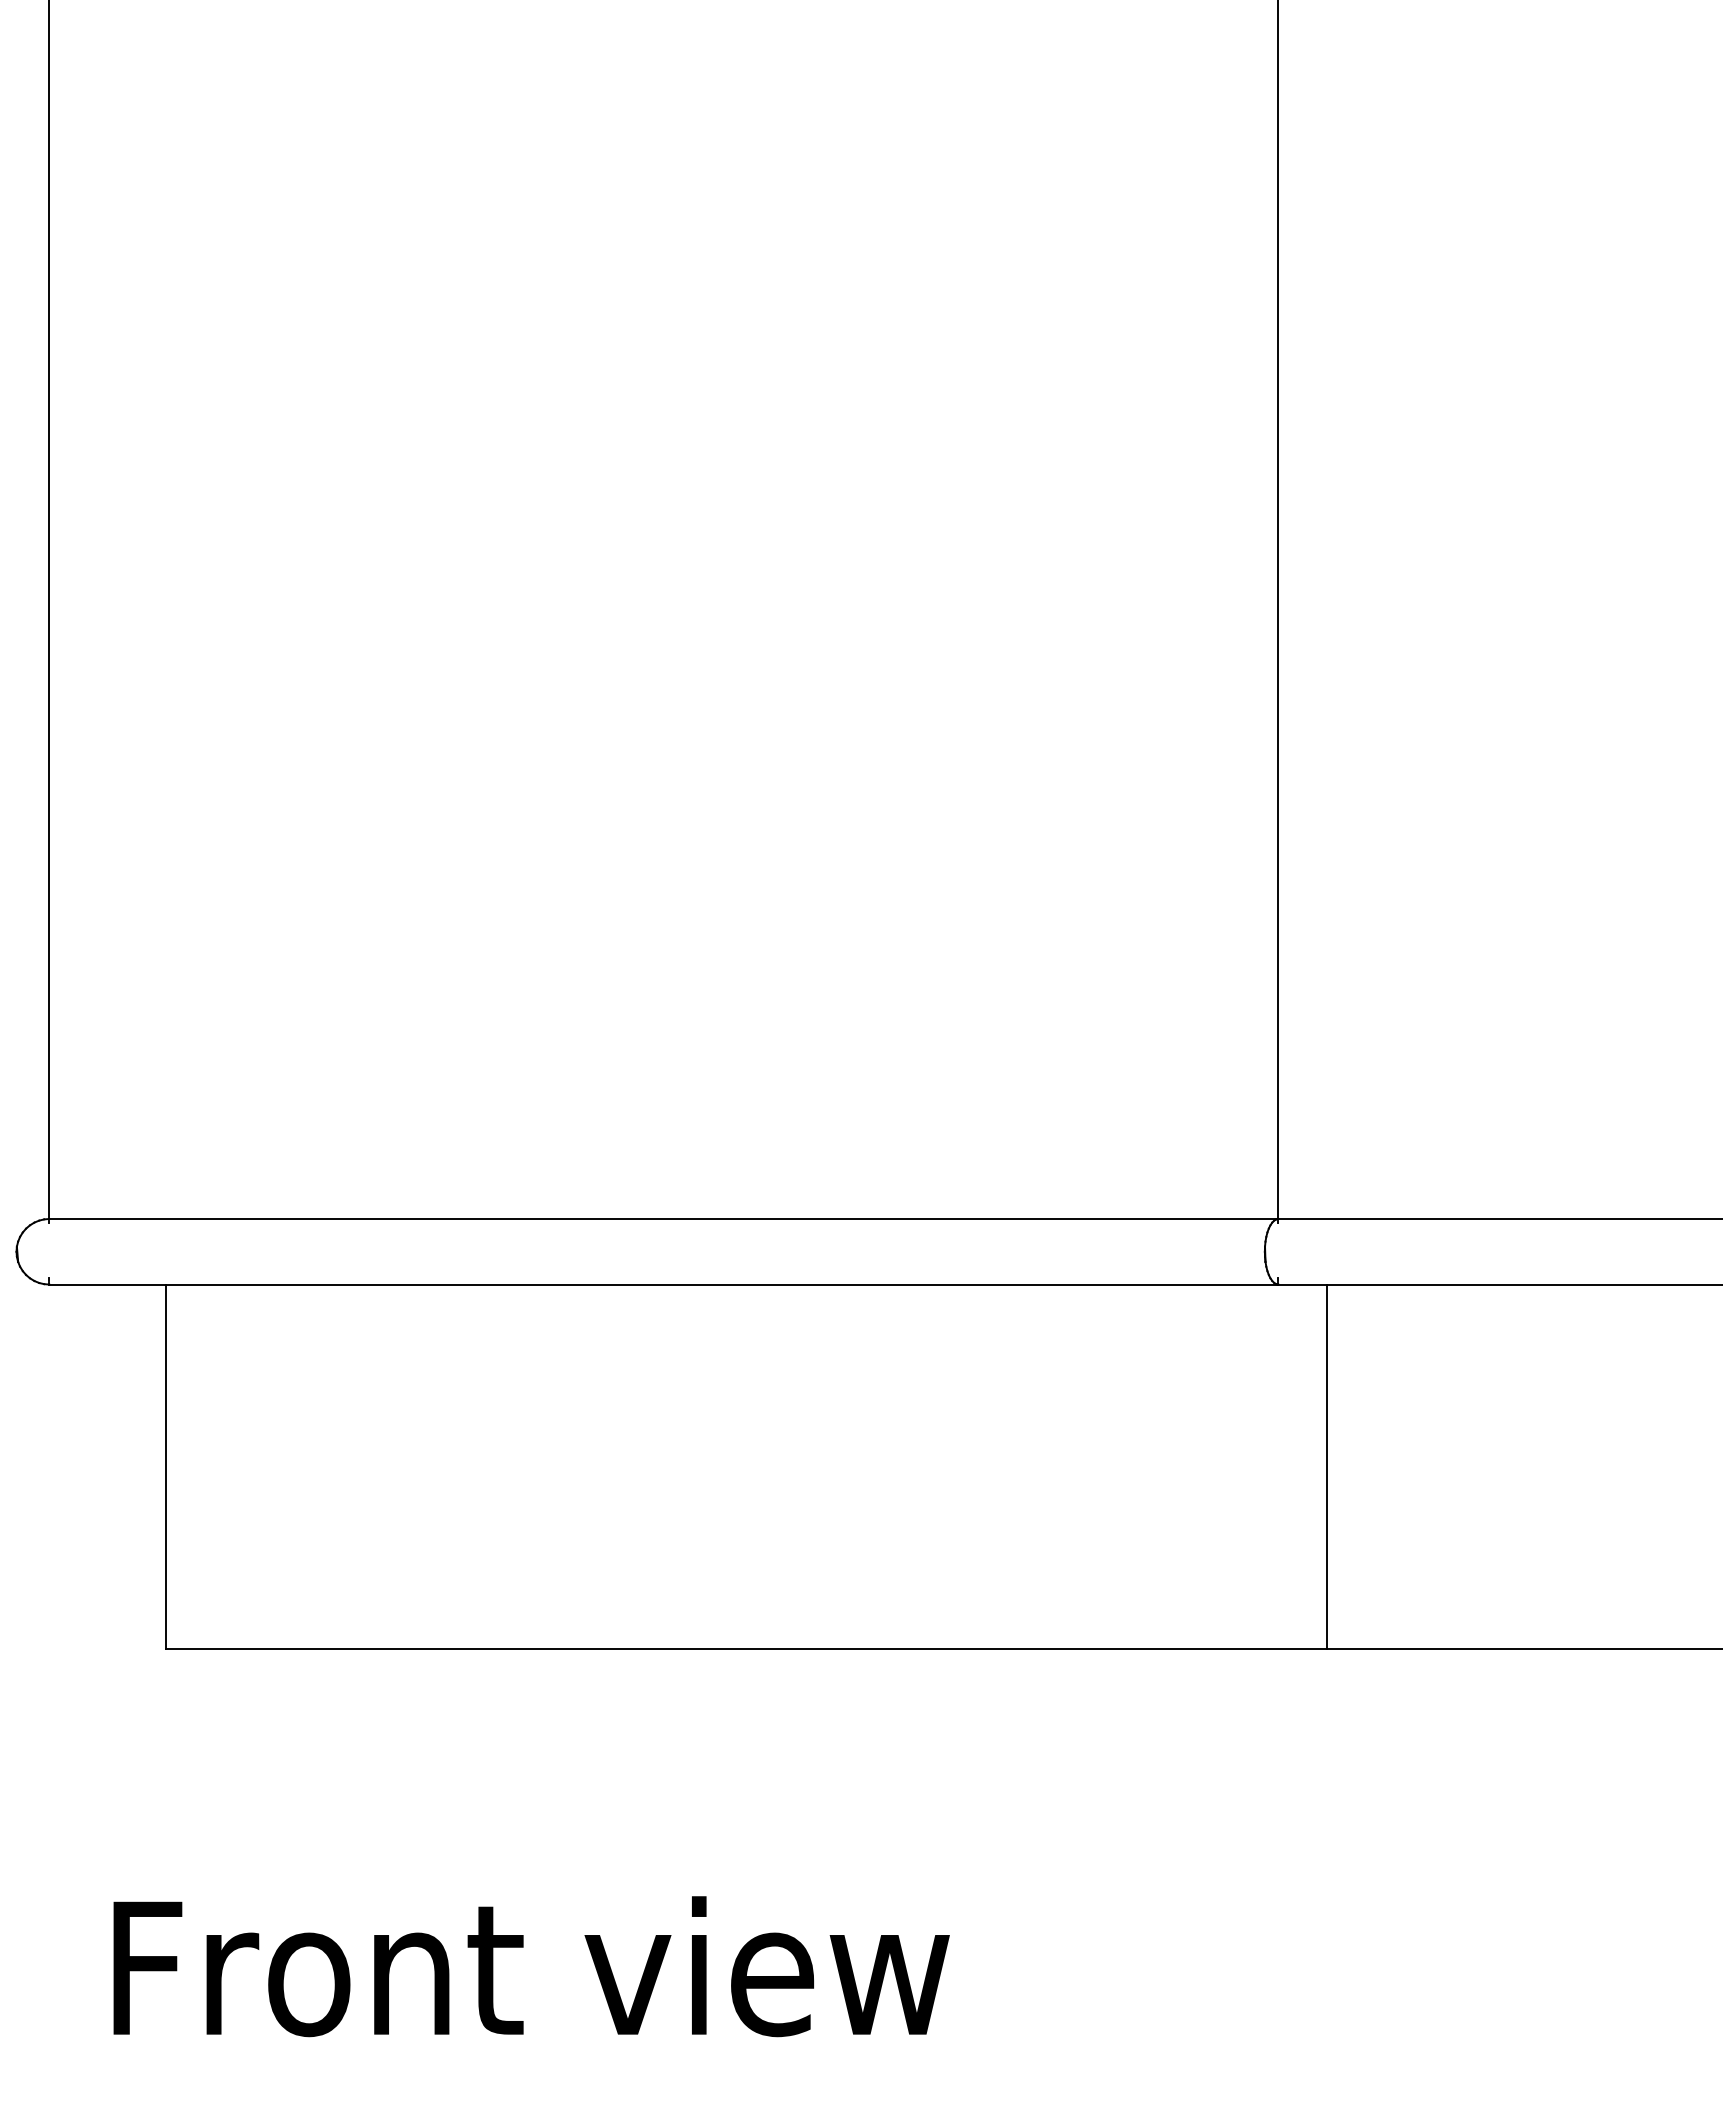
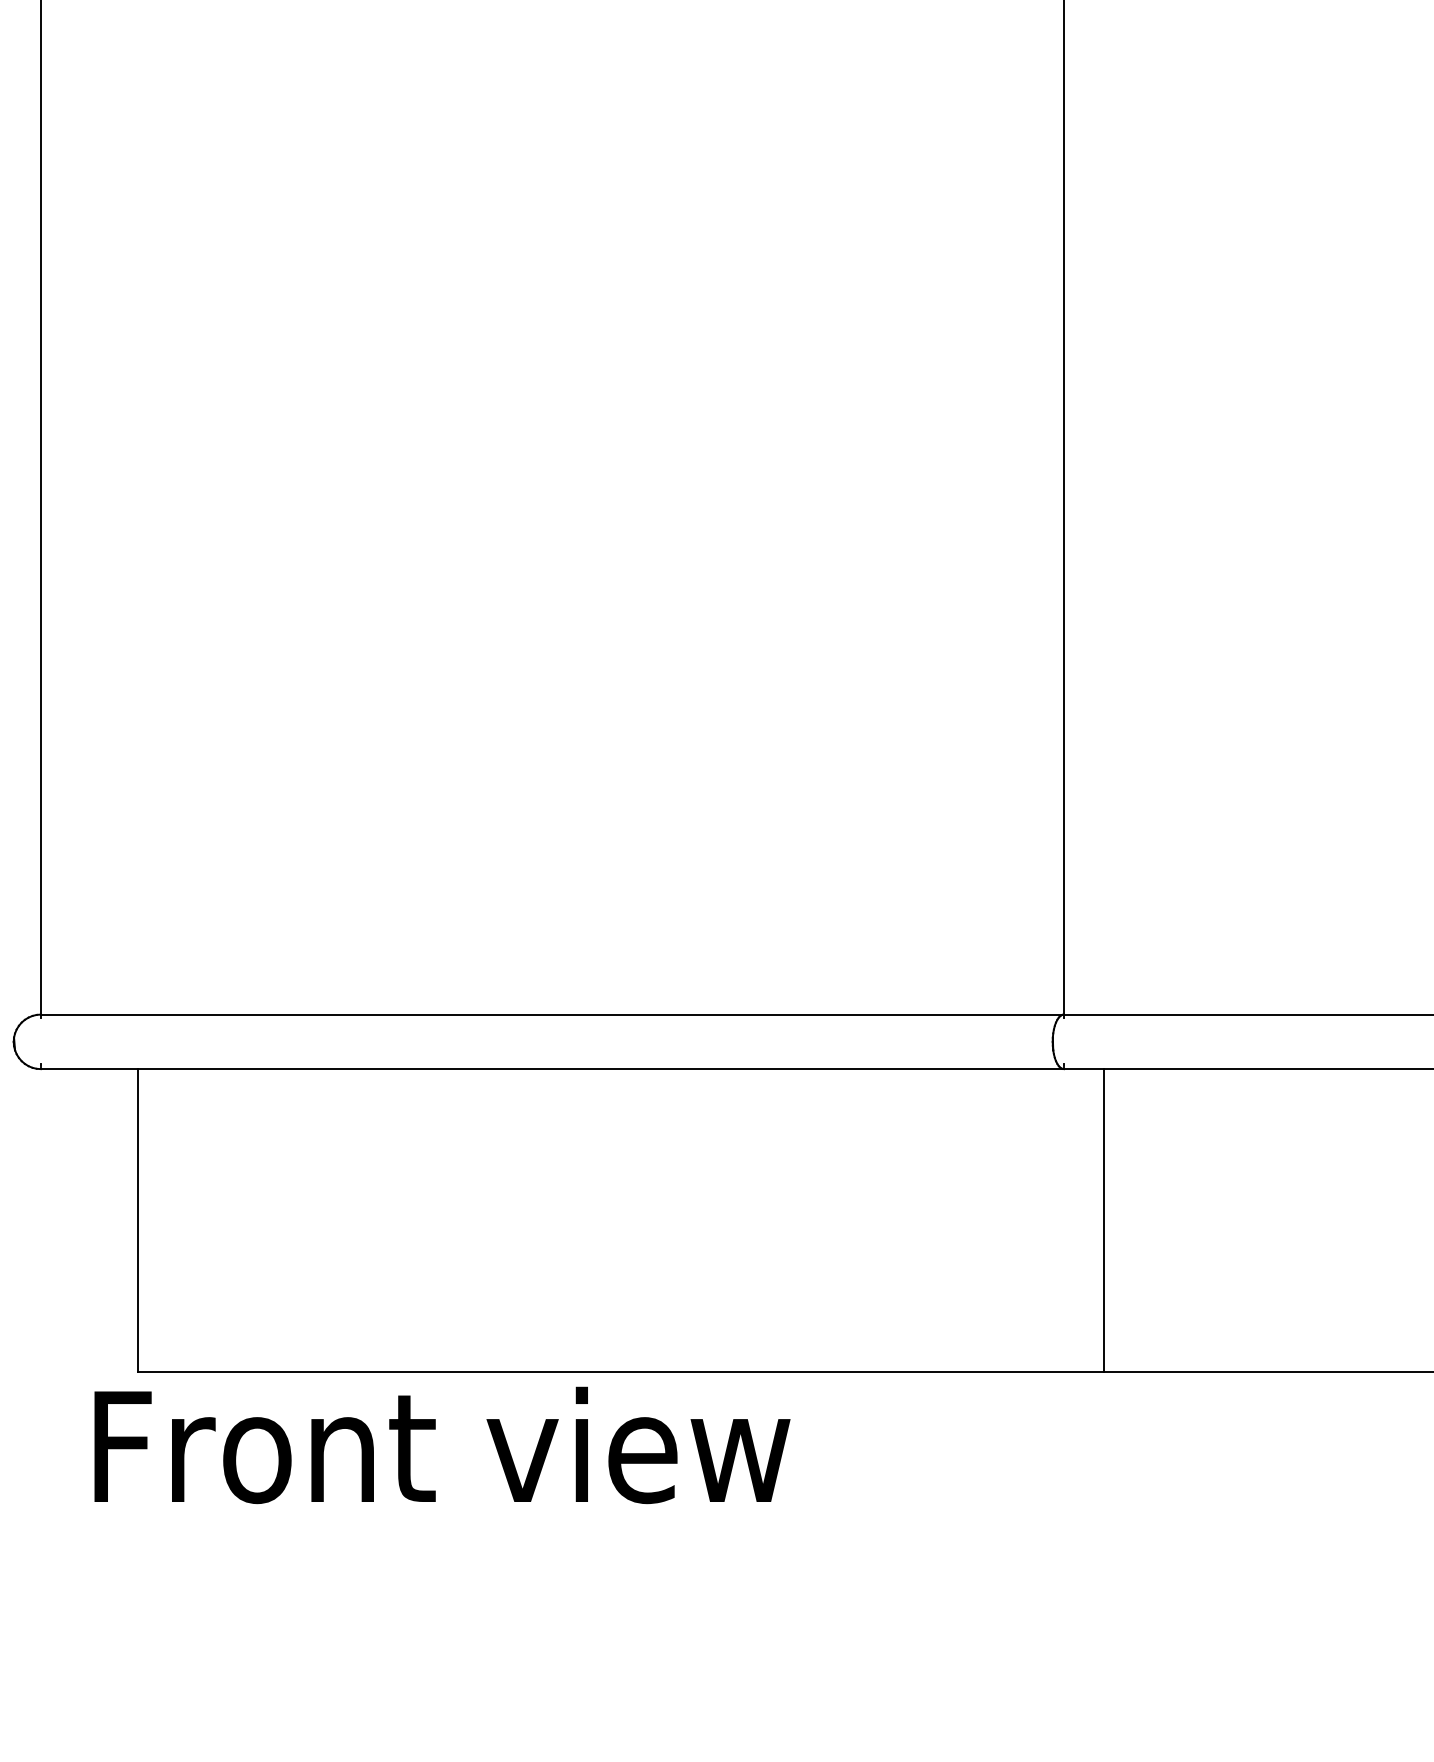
text: (531, 1966) -> (442, 1445), moved

